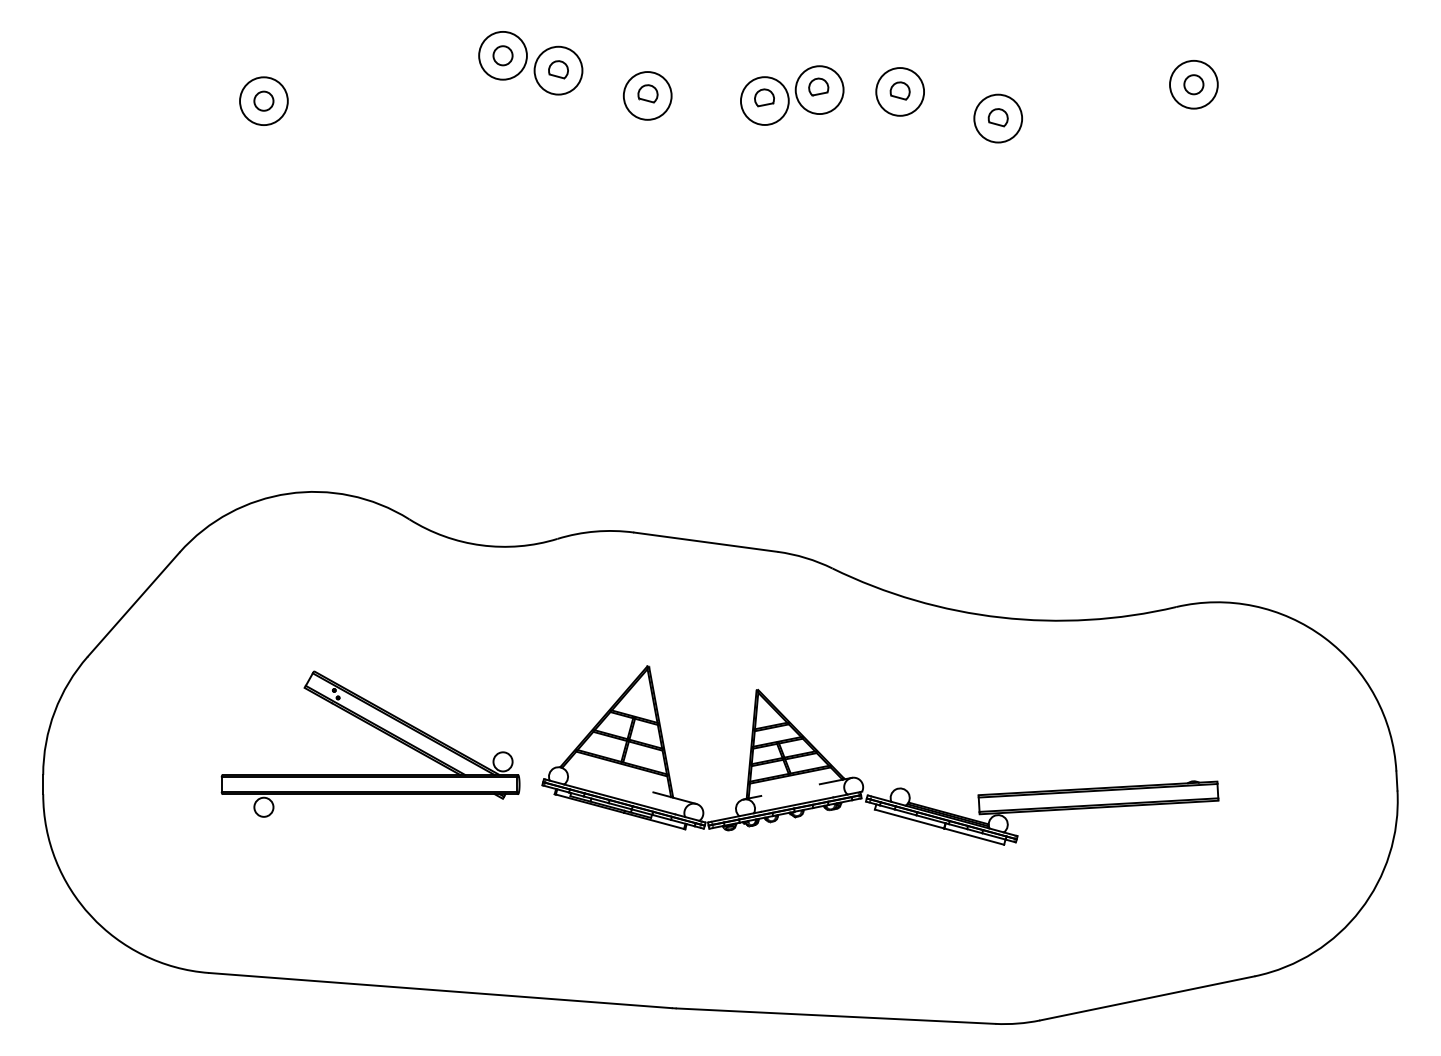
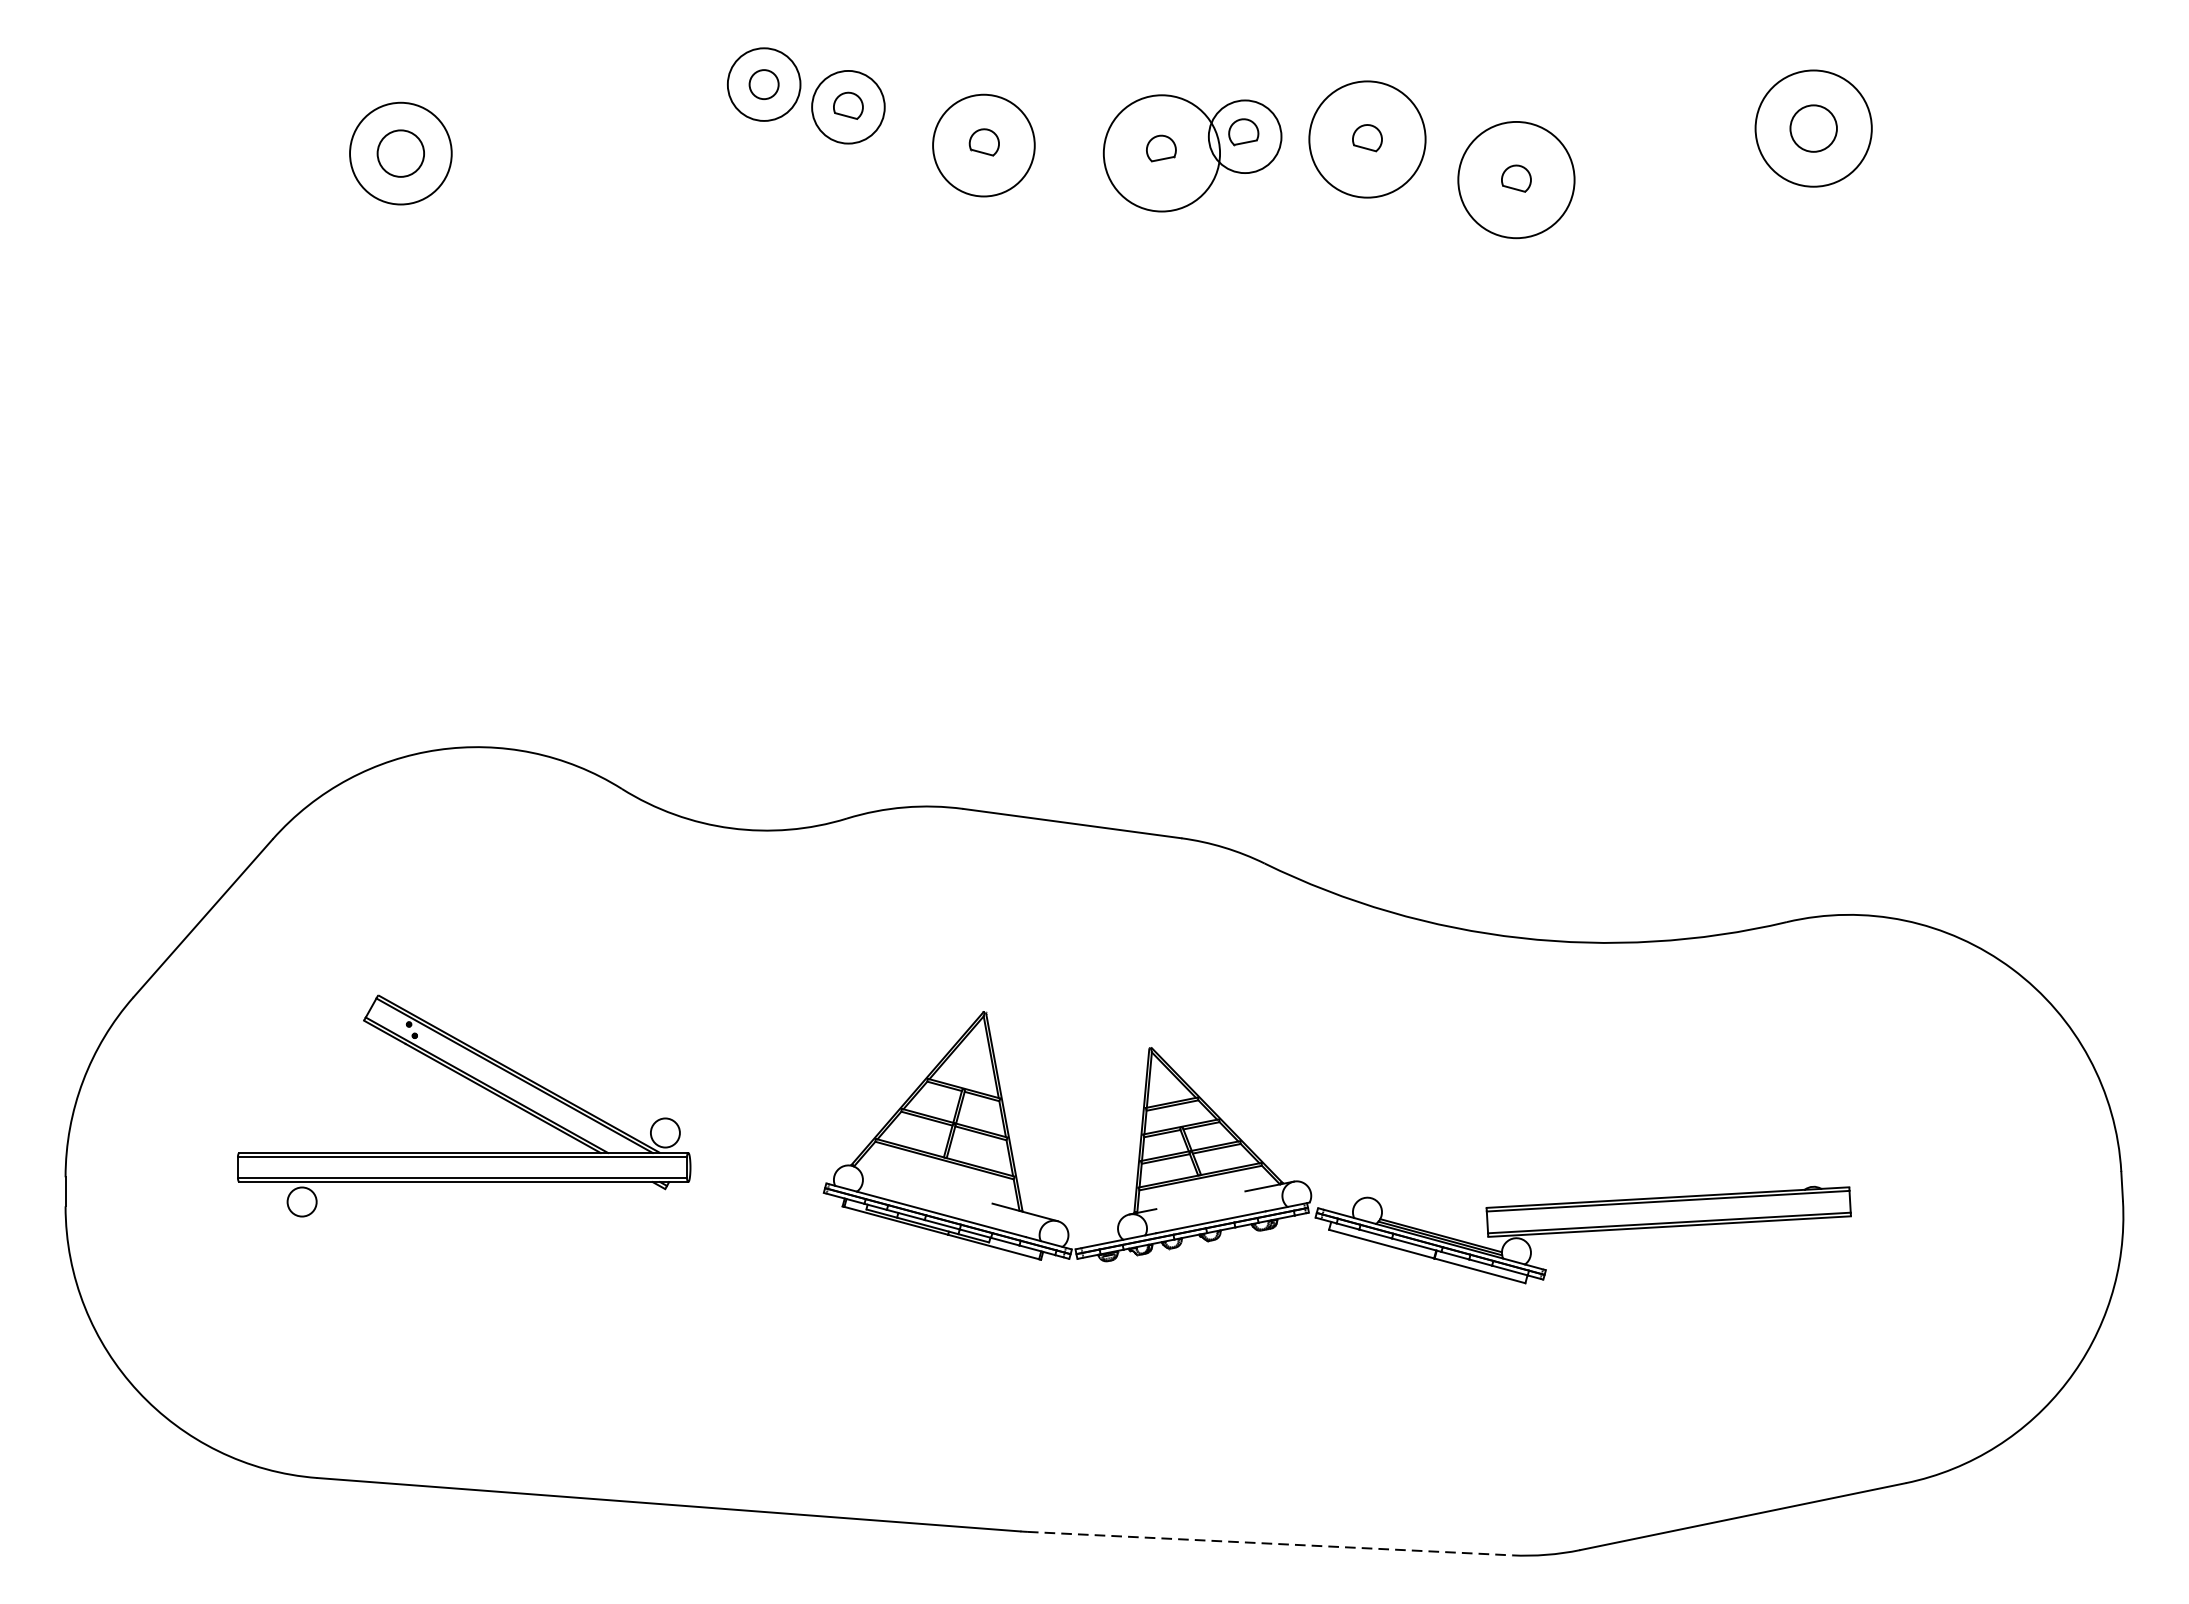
circle: (1193, 84) -> (1813, 128), size x1.6
circle: (1193, 84) -> (1813, 128), size x1.6
circle: (900, 91) -> (1367, 138), size x1.6
circle: (647, 95) -> (983, 144), size x1.4
circle: (263, 100) -> (400, 152), size x1.6
circle: (764, 100) -> (1161, 152), size x1.6
circle: (263, 101) -> (400, 154), size x1.4
circle: (998, 118) -> (1516, 179), size x1.6
part: (376, 729) -> (473, 1083), moved
line: (836, 1016) -> (1270, 1544), solid -> dashed

